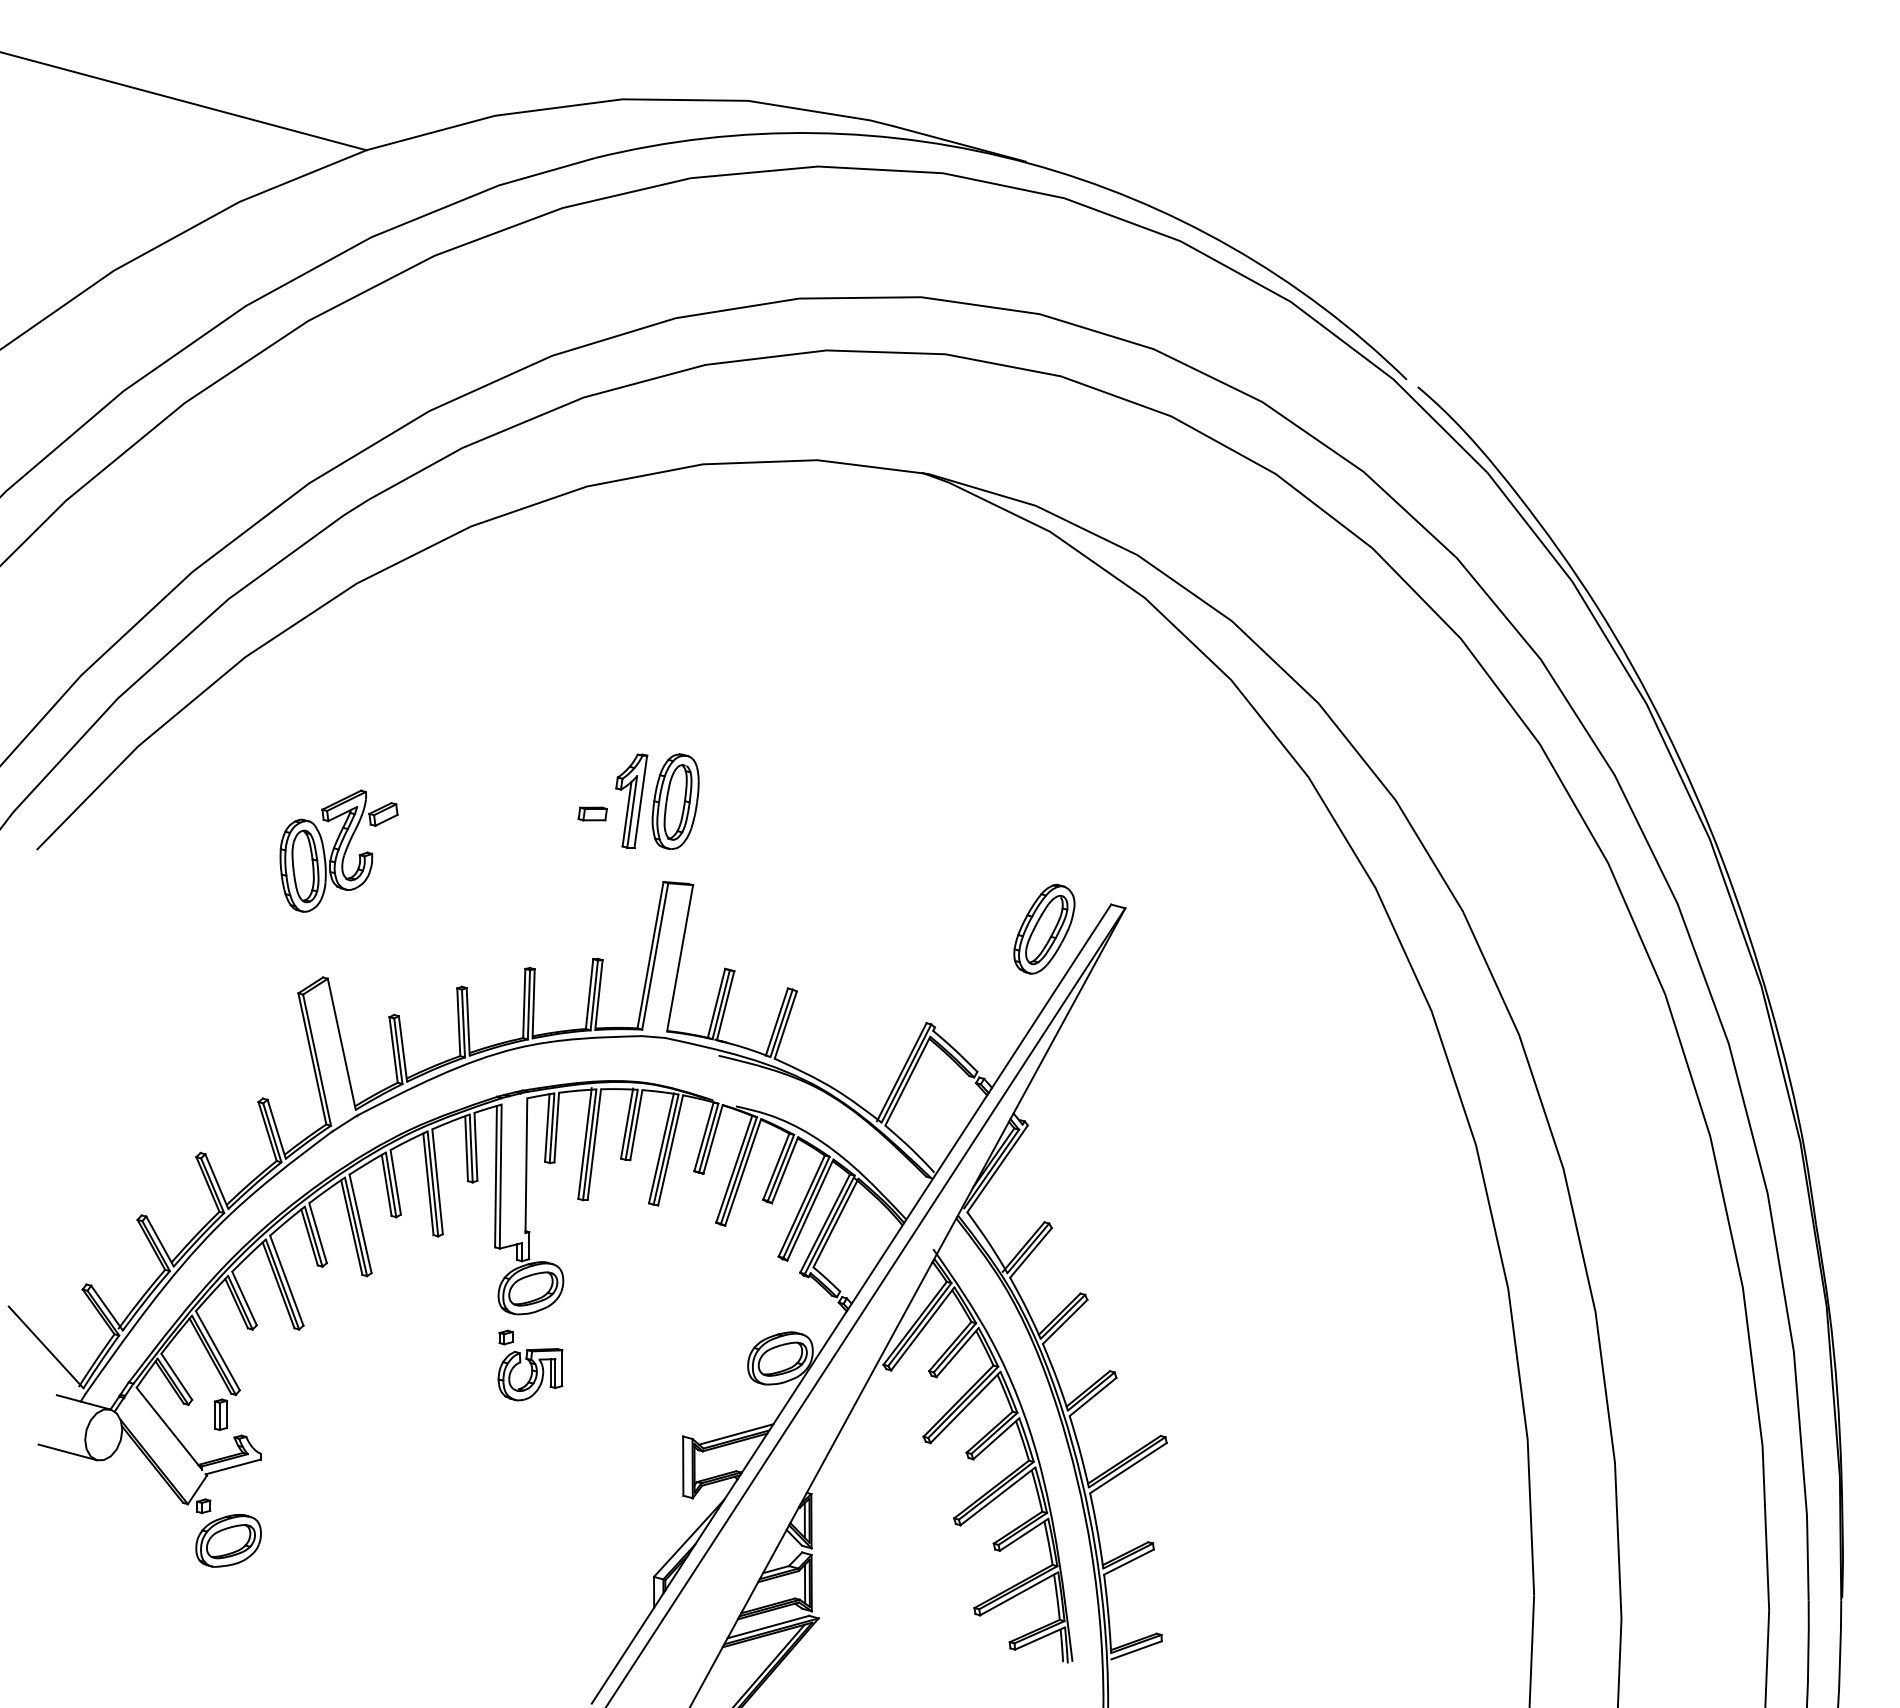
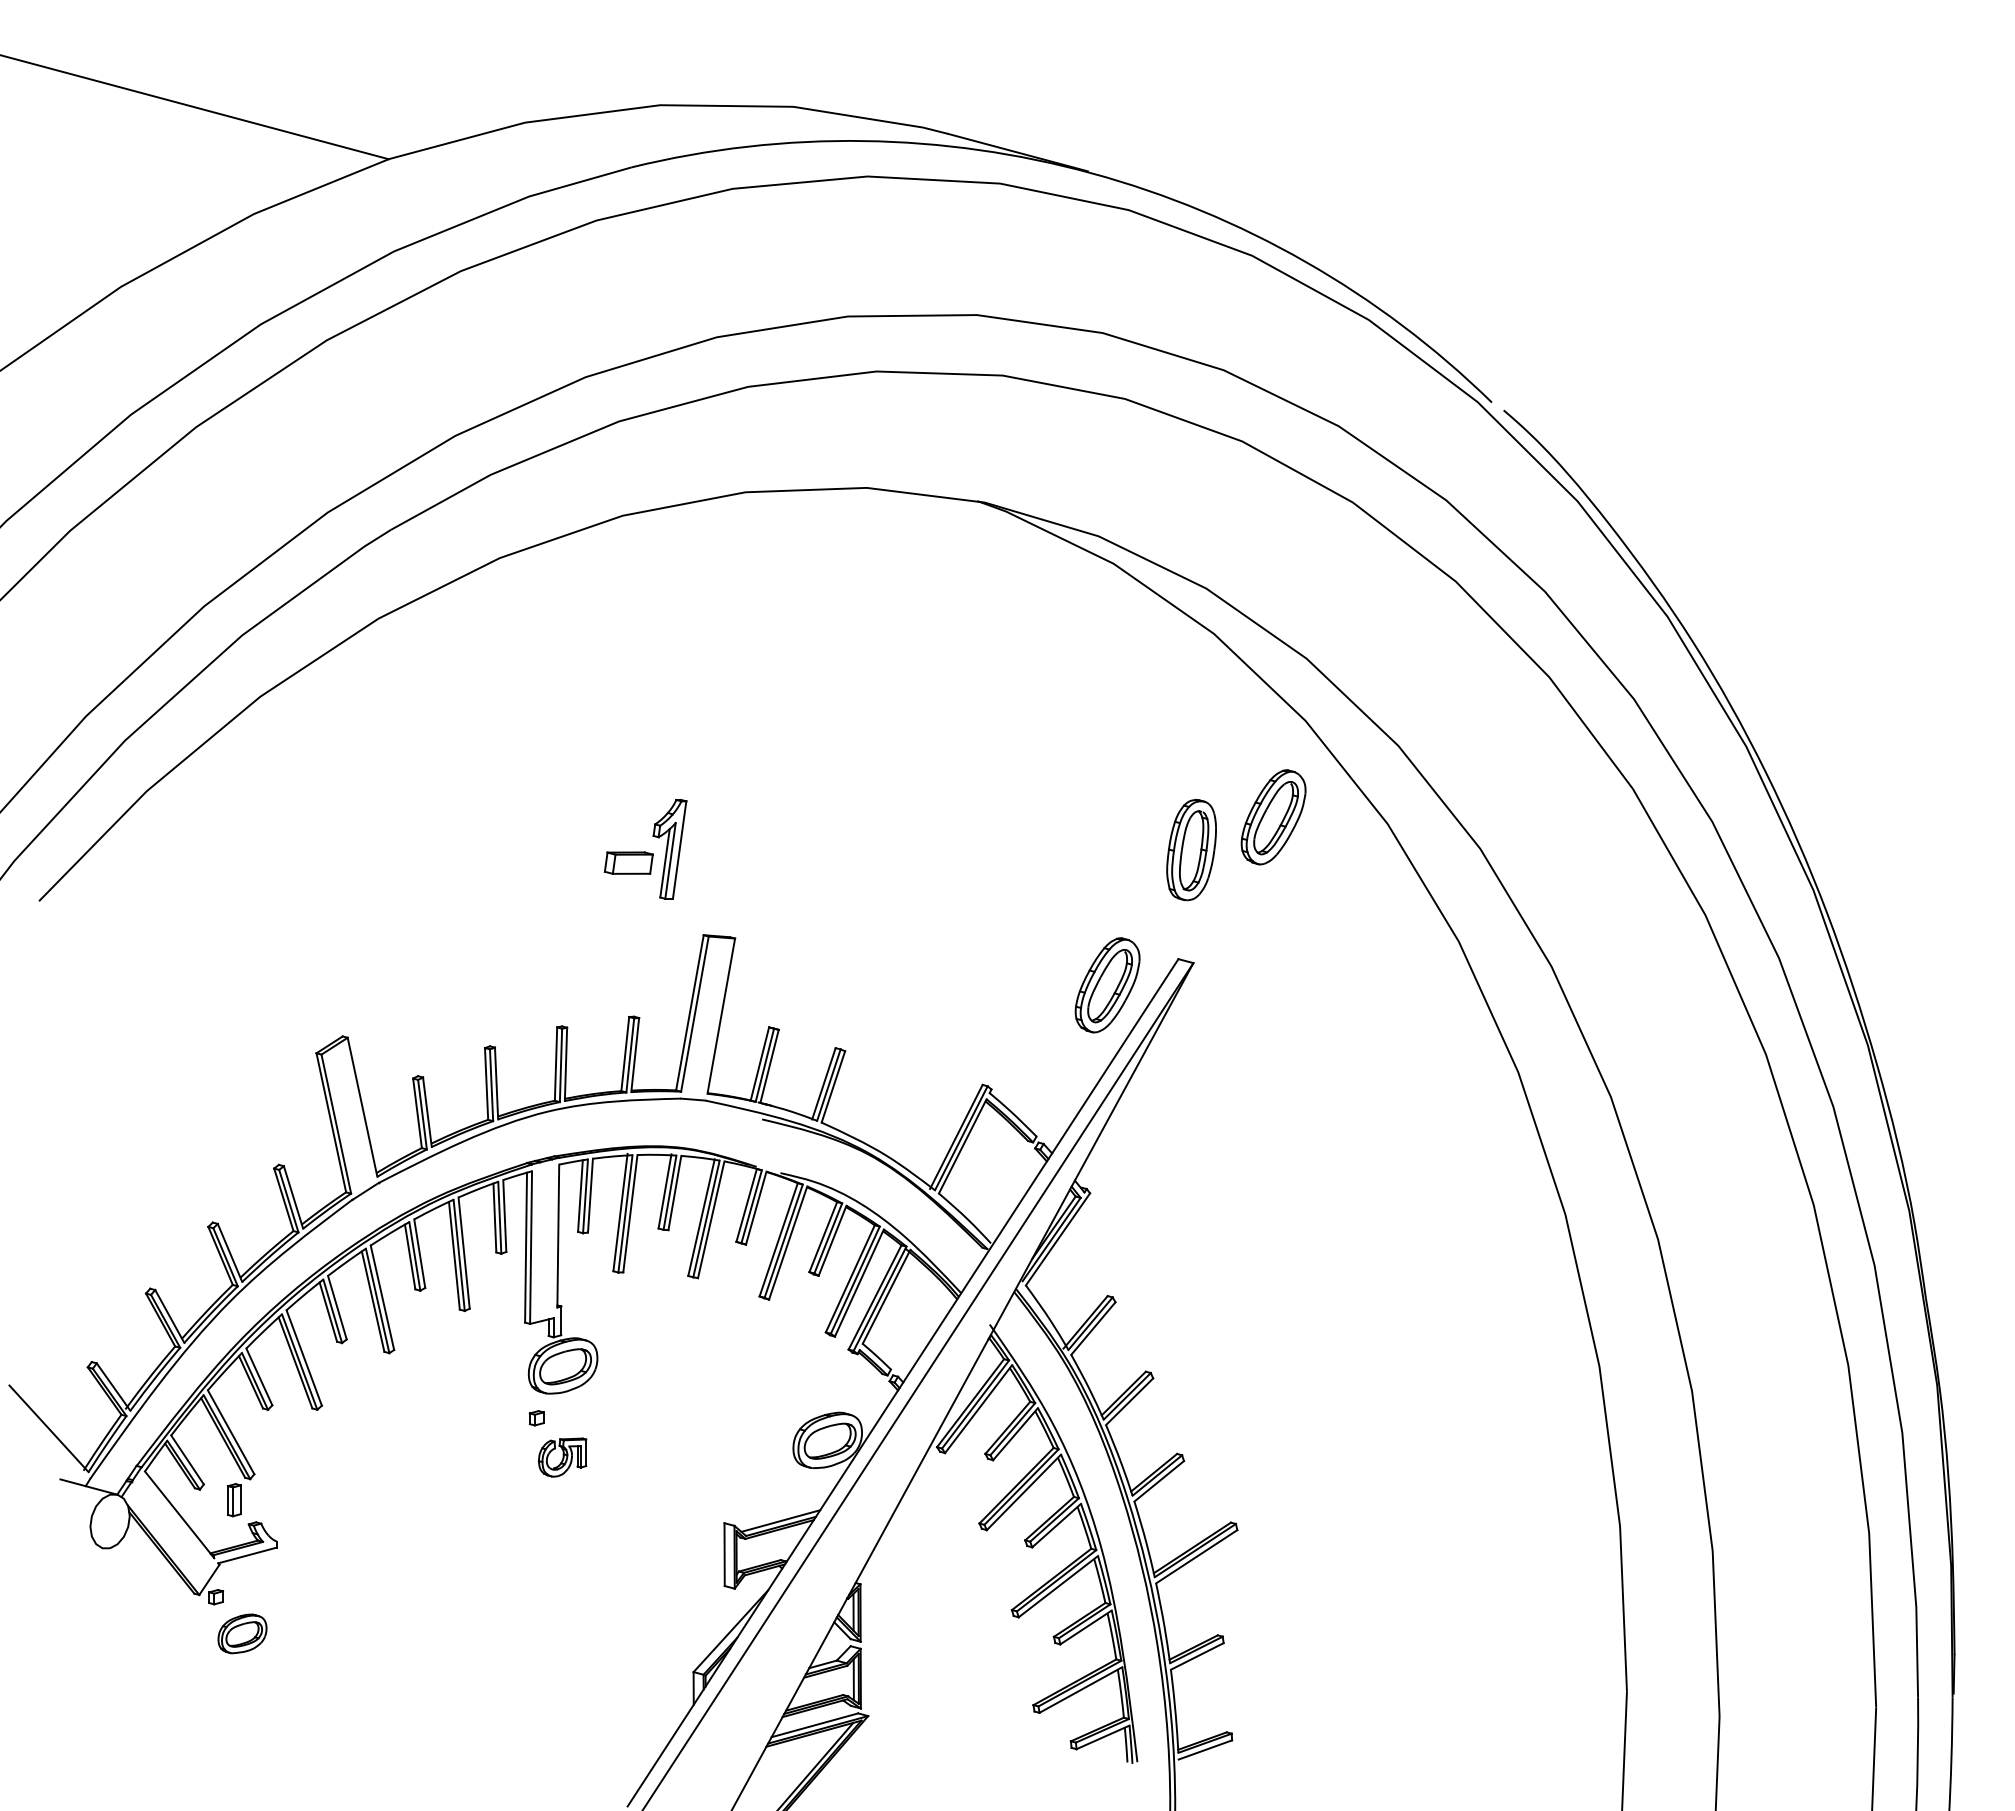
part: (1200, 771) -> (1273, 817), added
part: (675, 801) -> (1191, 849), moved
part: (592, 813) -> (628, 862), size x1.6
part: (338, 851) -> (359, 902), removed
part: (530, 1374) -> (562, 1457), size x0.7
line: (67, 1451) -> (71, 1539), removed
part: (228, 1540) -> (242, 1633), size x0.7

